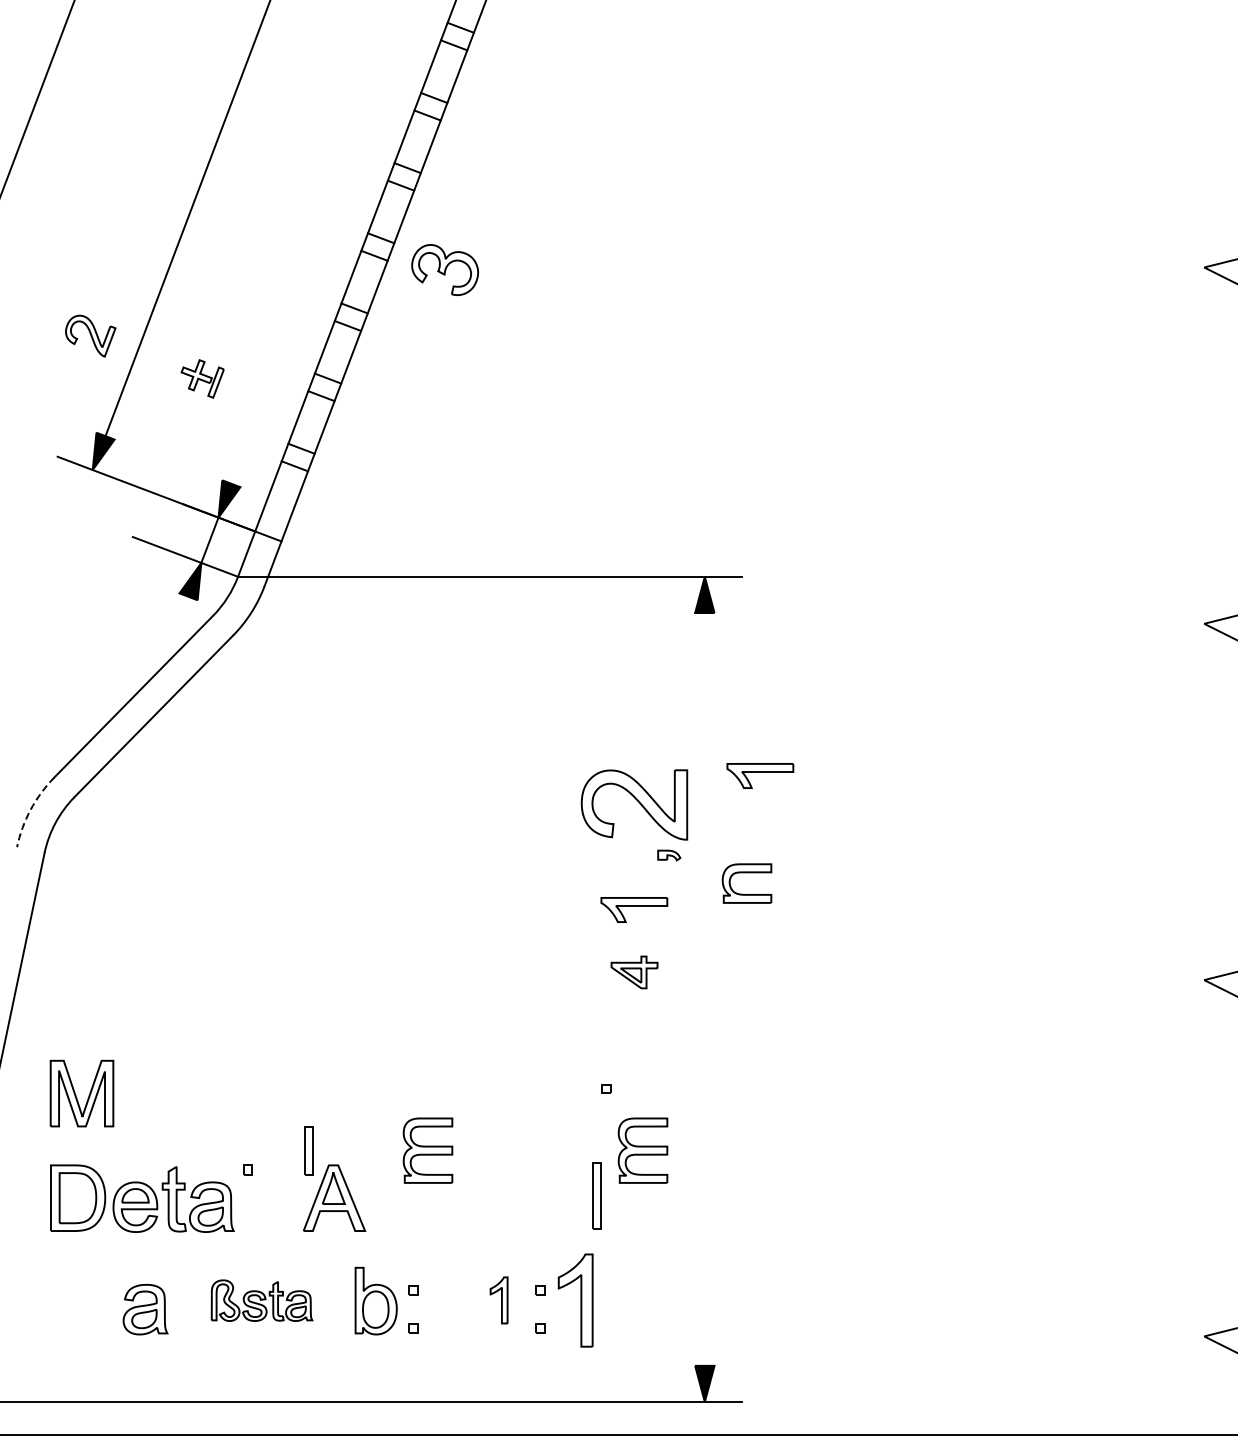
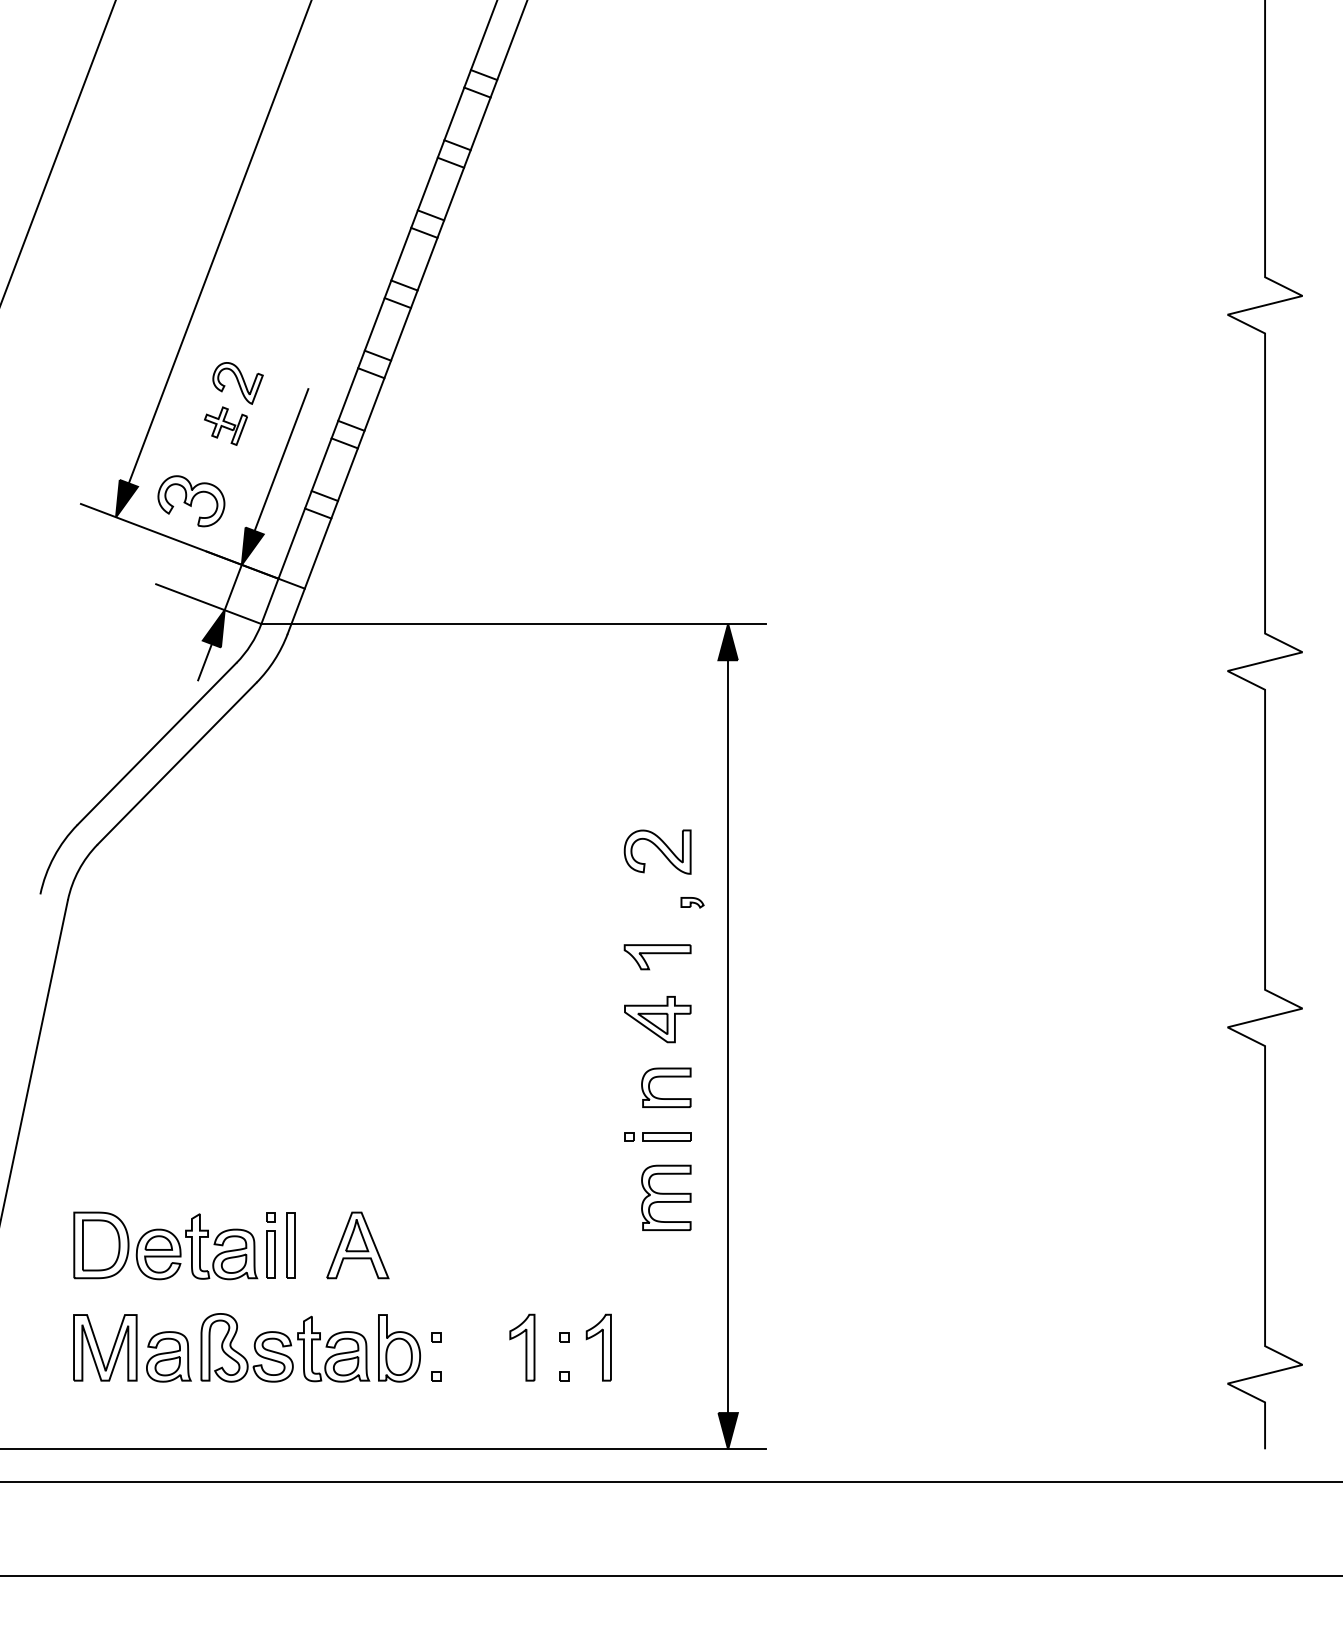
part: (445, 270) -> (191, 501), moved
part: (90, 336) -> (237, 383), moved
line: (258, 412) -> (281, 459), added
line: (181, 615) -> (204, 662), added
part: (760, 776) -> (783, 823), removed
part: (634, 804) -> (657, 851), size x0.62
arc: (31, 809) -> (54, 856), dashed -> solid
part: (747, 873) -> (666, 1077), moved
part: (634, 972) -> (657, 1019), size x1.43
line: (705, 989) -> (728, 1036), added
part: (643, 1089) -> (666, 1136), added
part: (76, 1094) -> (99, 1348), moved
part: (428, 1150) -> (451, 1197), removed
part: (308, 1151) -> (270, 1254), moved
part: (596, 1196) -> (290, 1245), moved
part: (262, 1300) -> (285, 1347), size x1.67
part: (499, 1300) -> (522, 1347), size x1.43
part: (575, 1300) -> (598, 1347), size x0.71

